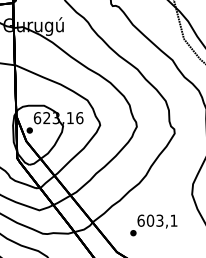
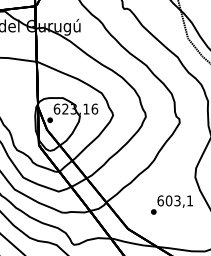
text: (154, 224) -> (172, 204), moved

